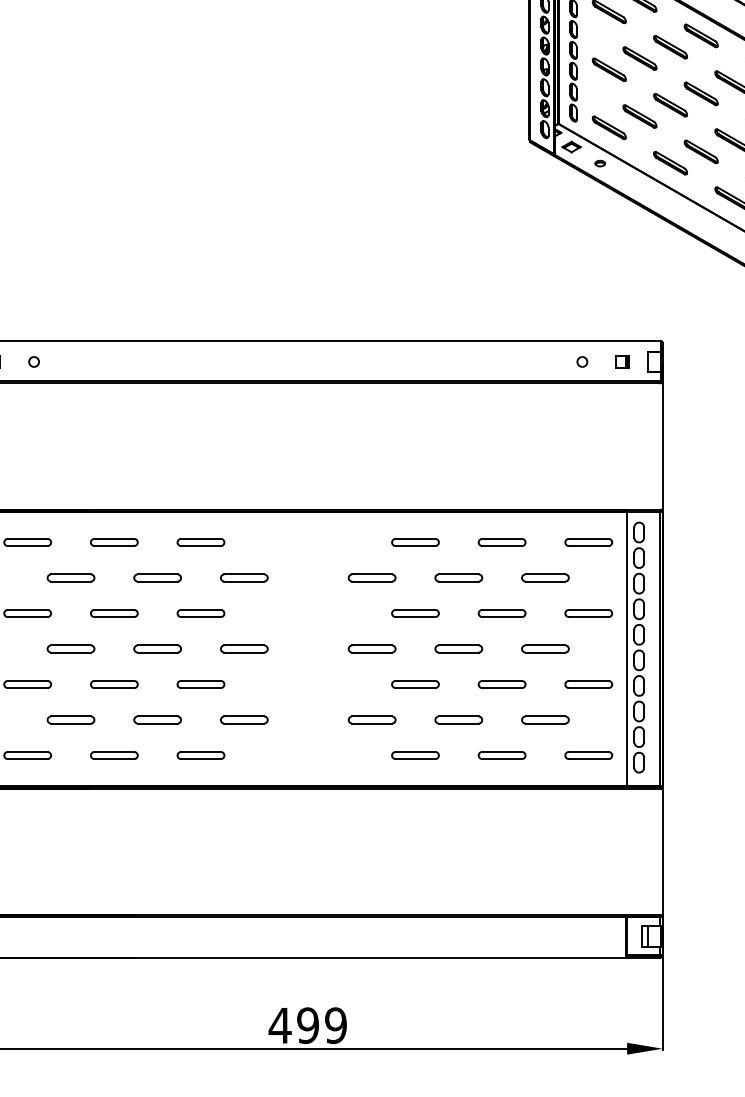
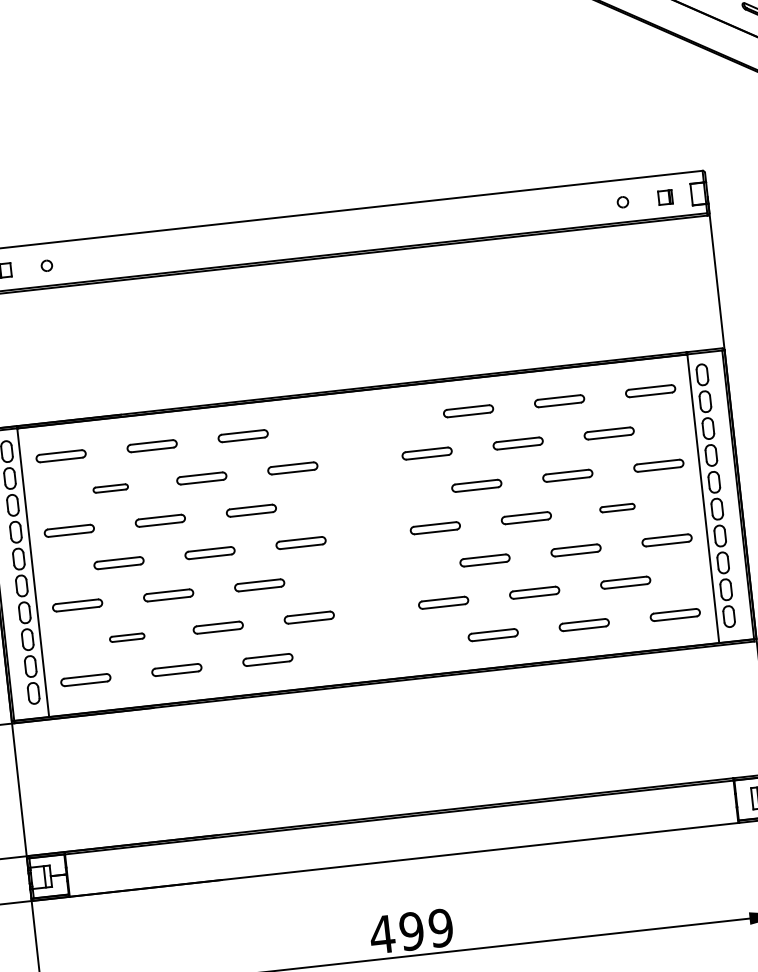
part: (70, 577) -> (110, 488), size x0.7
part: (545, 648) -> (617, 507), size x0.7
part: (70, 719) -> (126, 637), size x0.7

